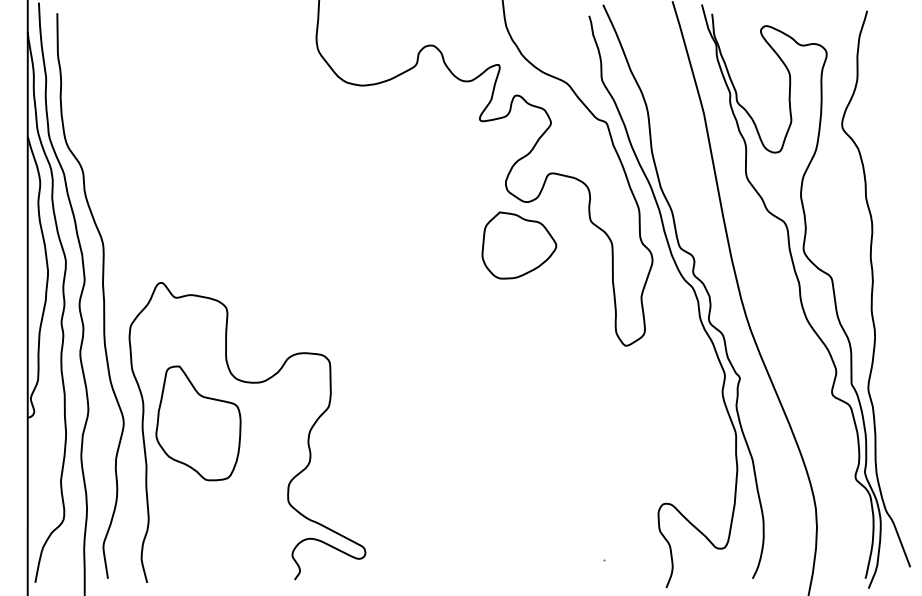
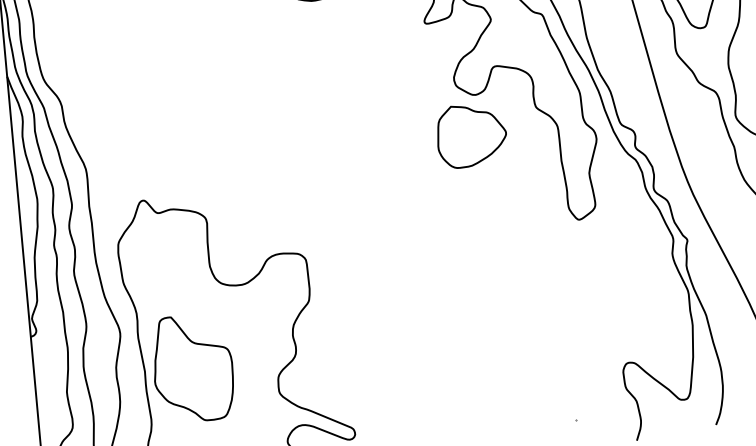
part: (198, 423) -> (193, 368), moved

